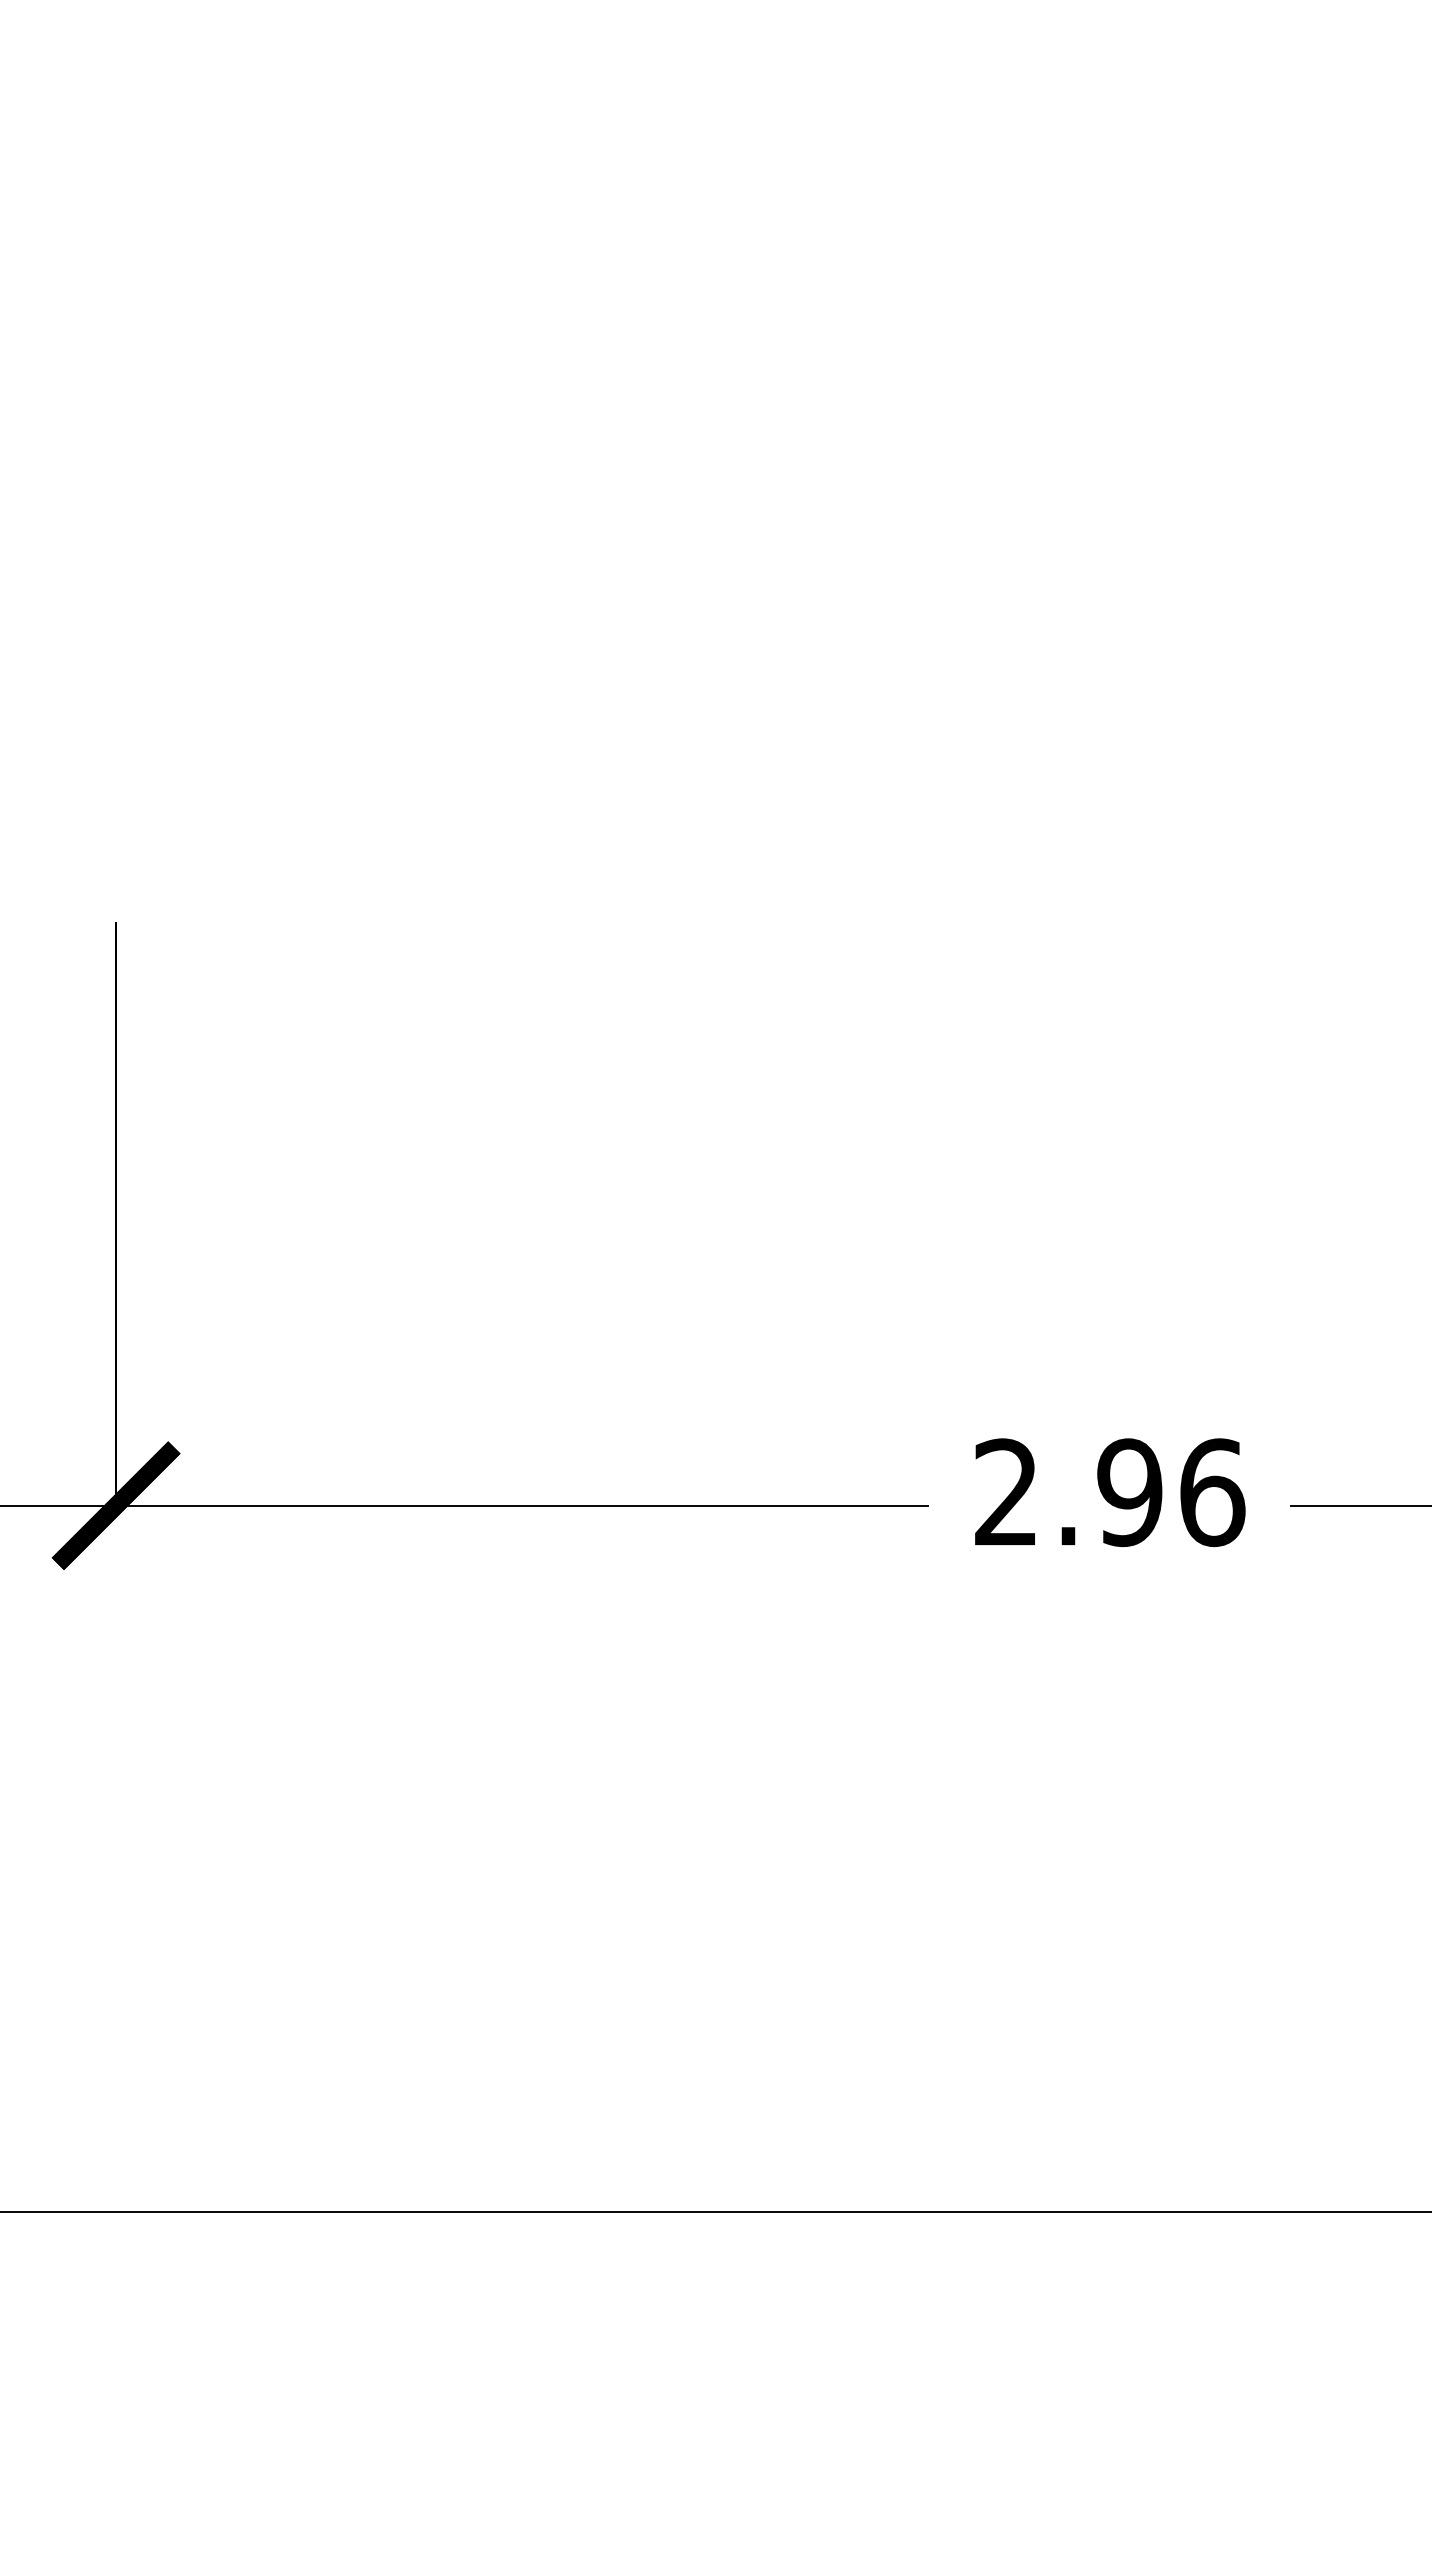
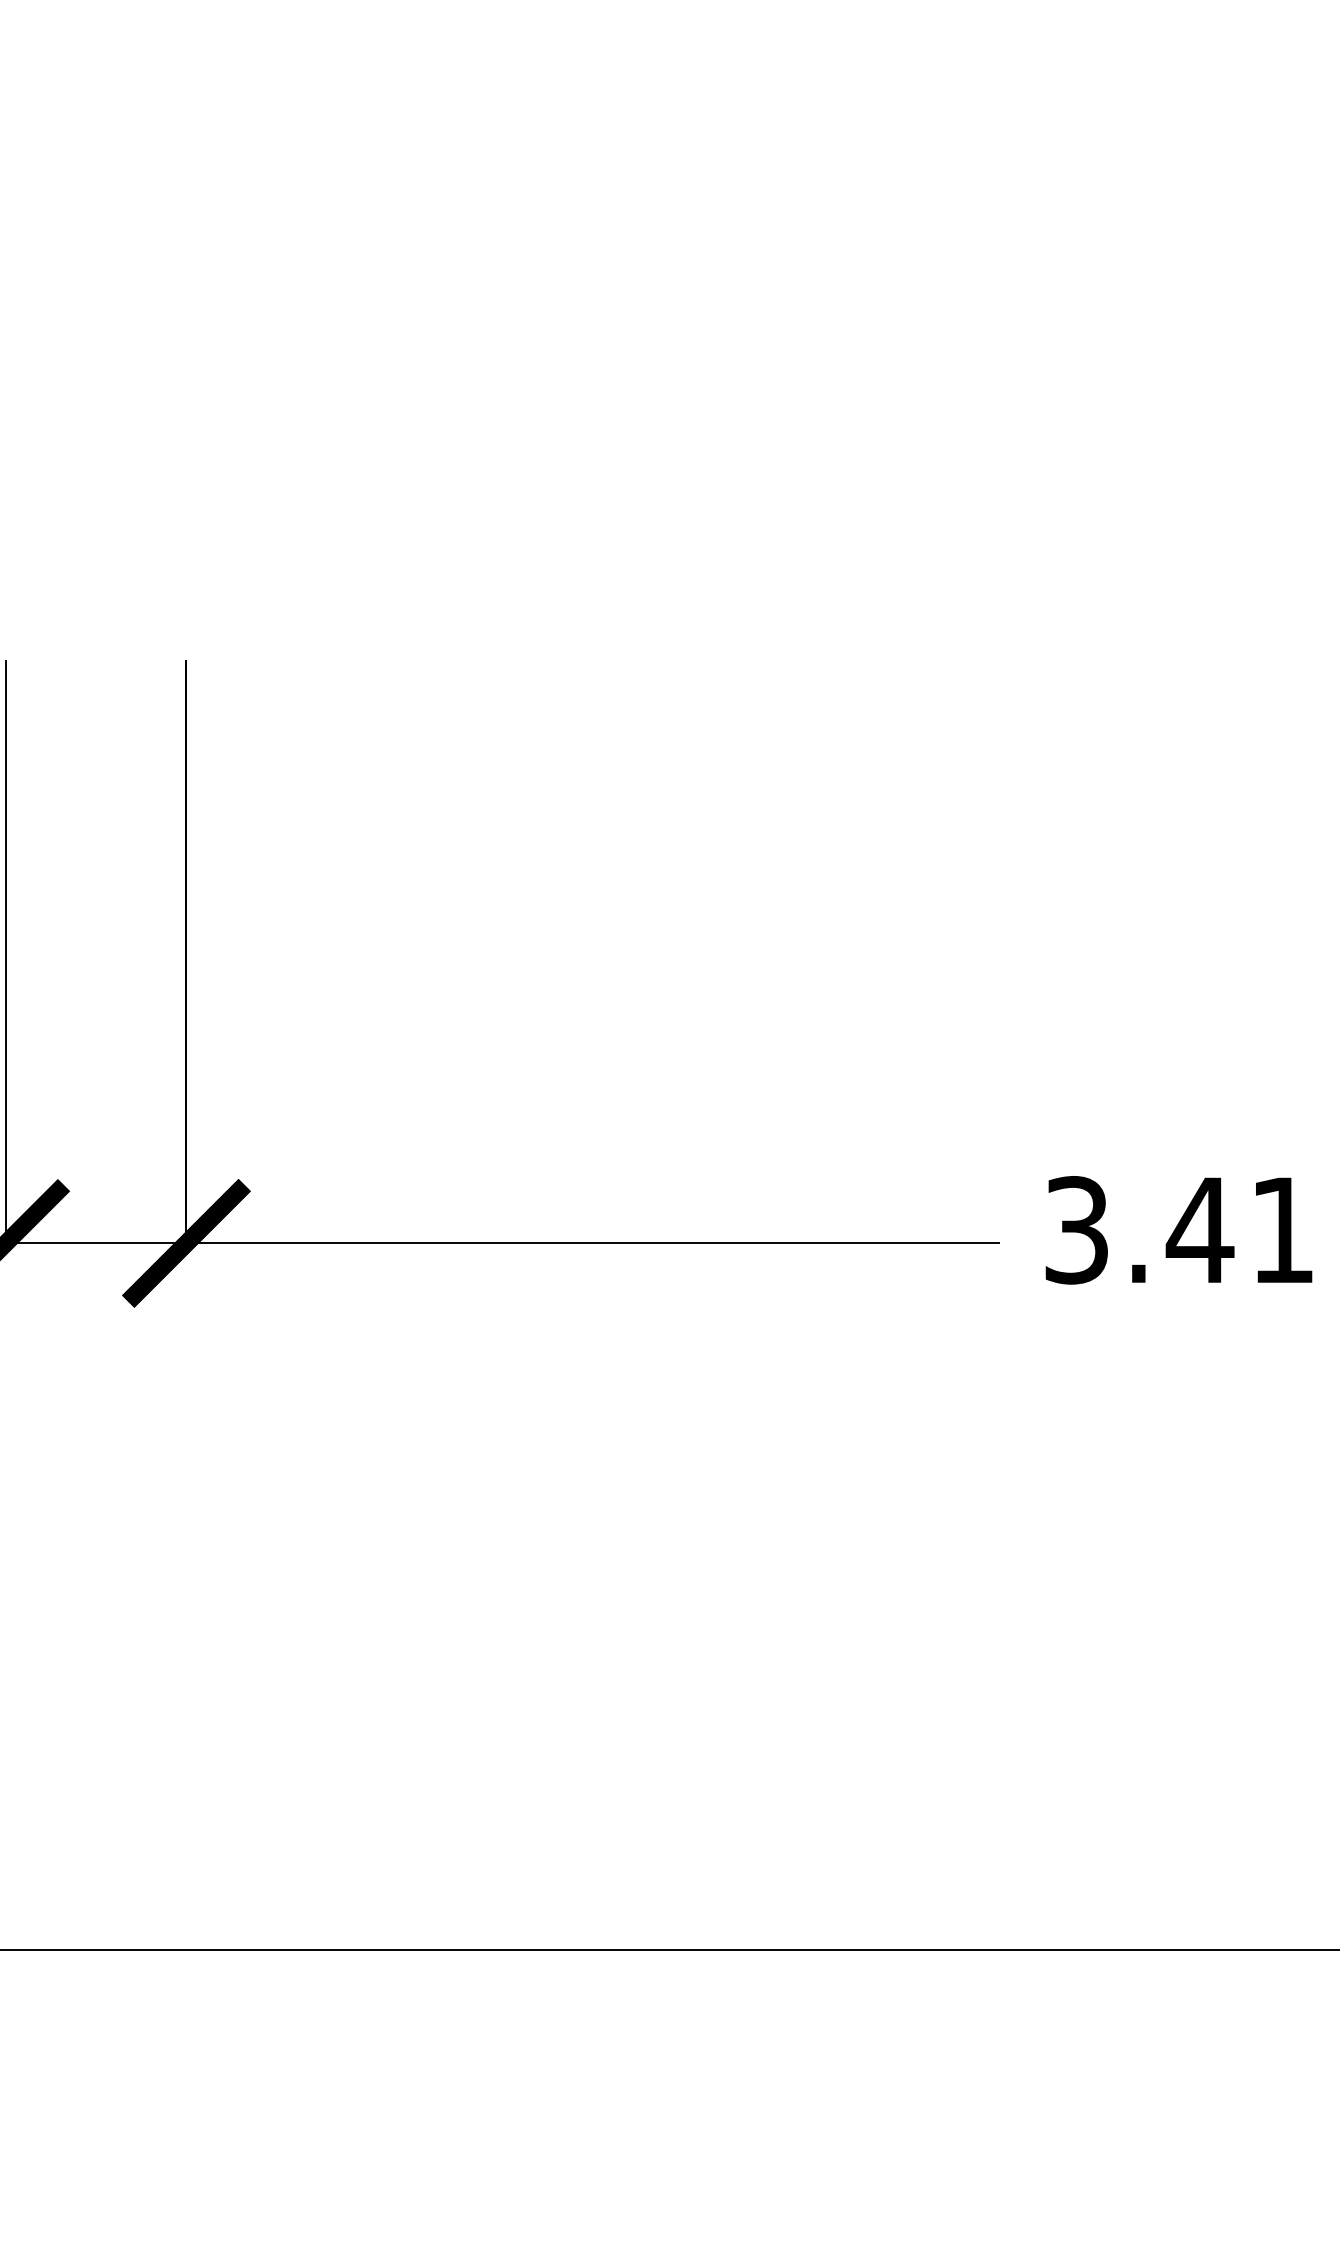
text: (1110, 1492) -> (1180, 1230), 2.96 -> 3.41

